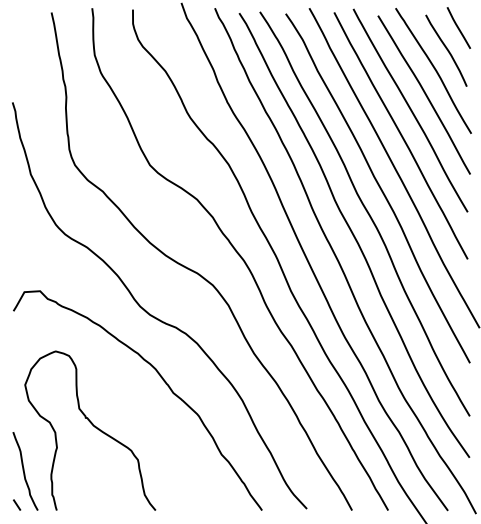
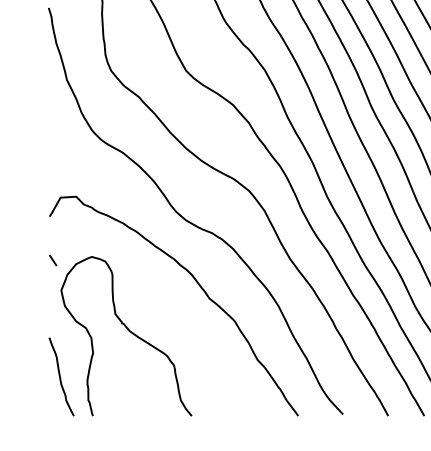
line: (17, 504) -> (53, 260), moved

